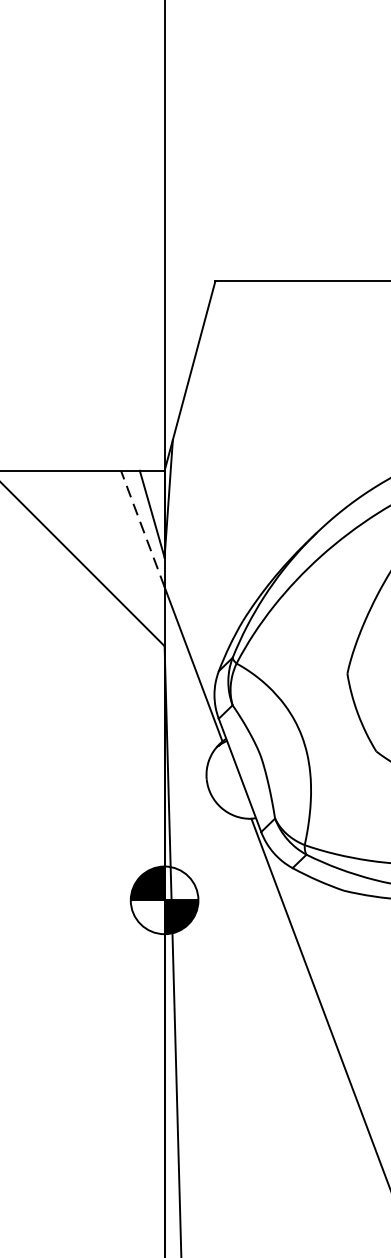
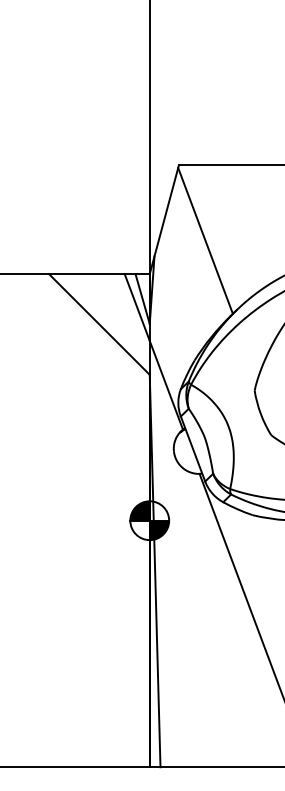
line: (261, 412) -> (205, 240), added
line: (143, 528) -> (137, 307), dashed -> solid

